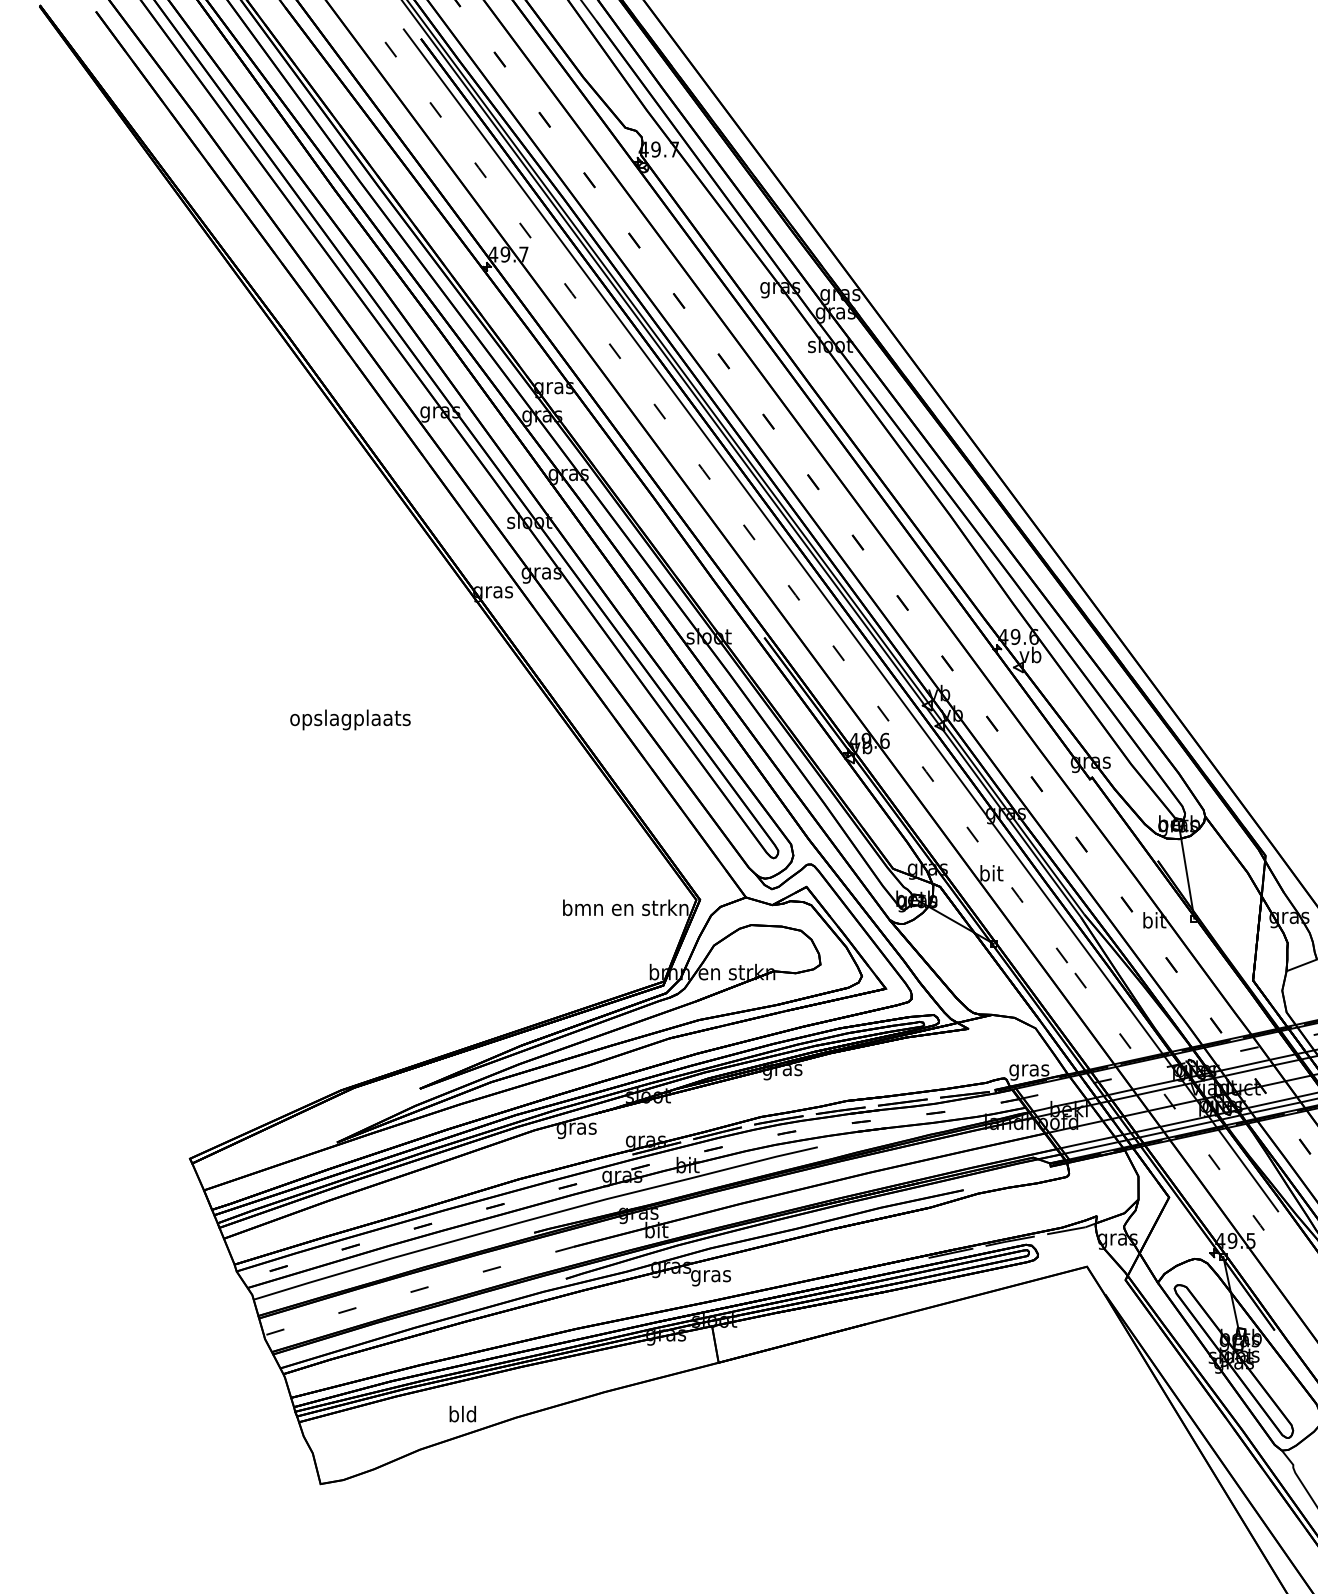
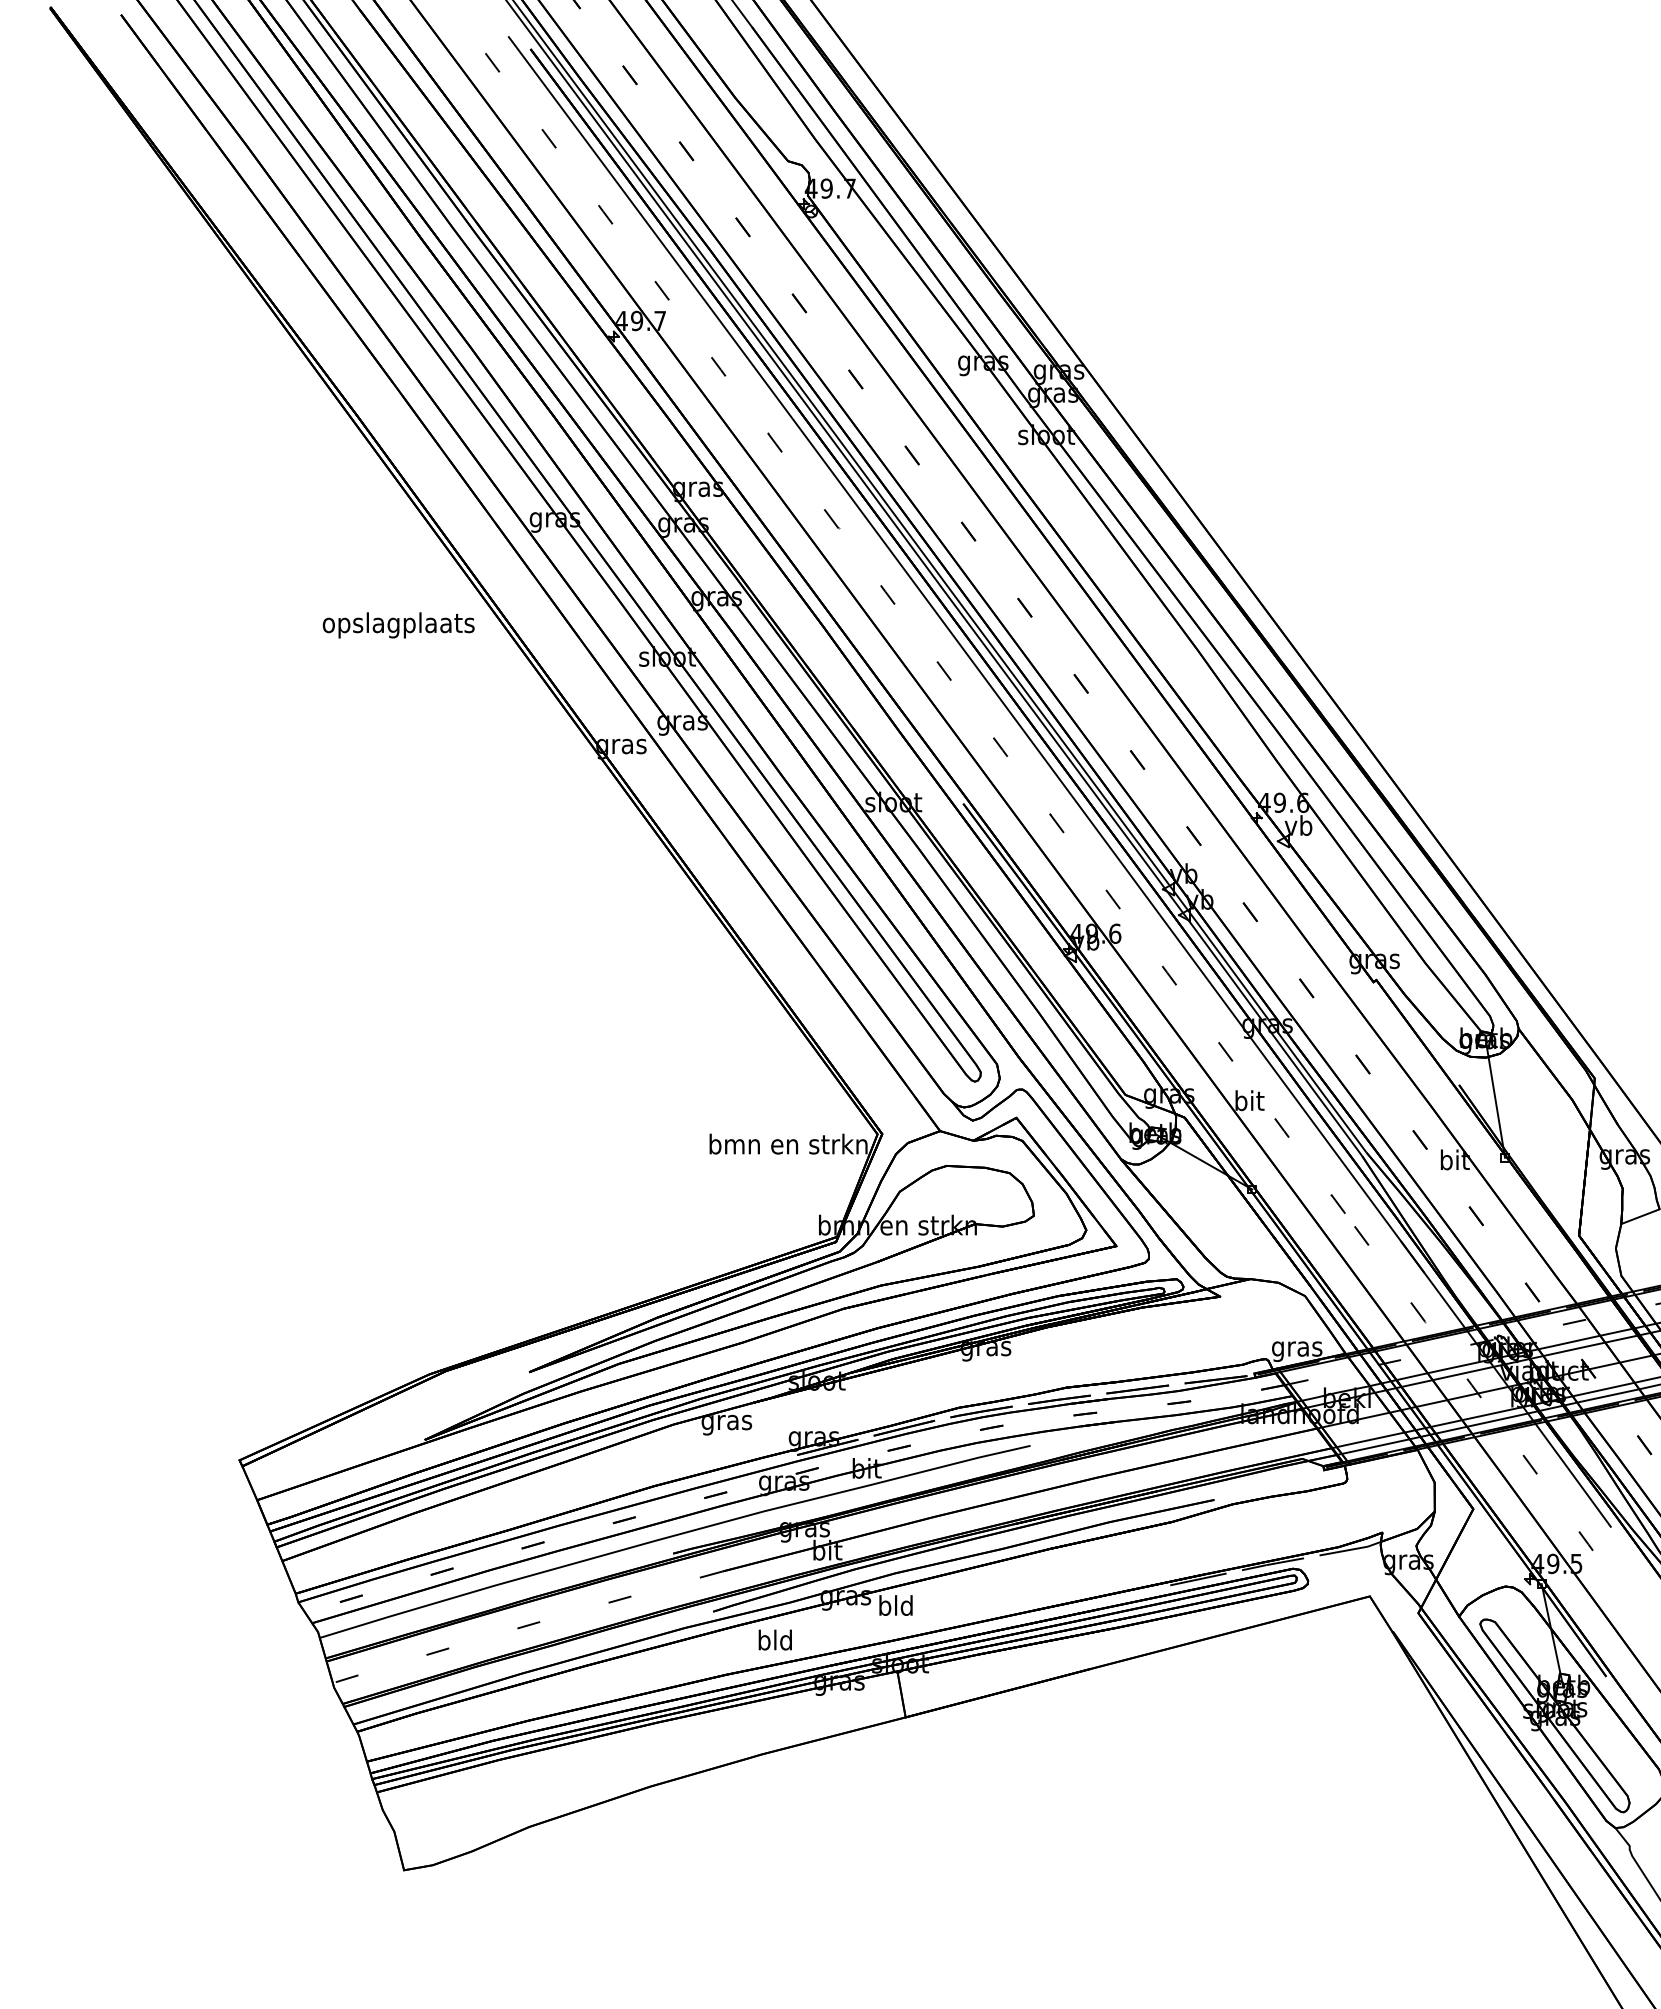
text: (350, 720) -> (398, 625), moved
text: (710, 1276) -> (895, 1608), gras -> bld
text: (462, 1413) -> (774, 1639), moved

